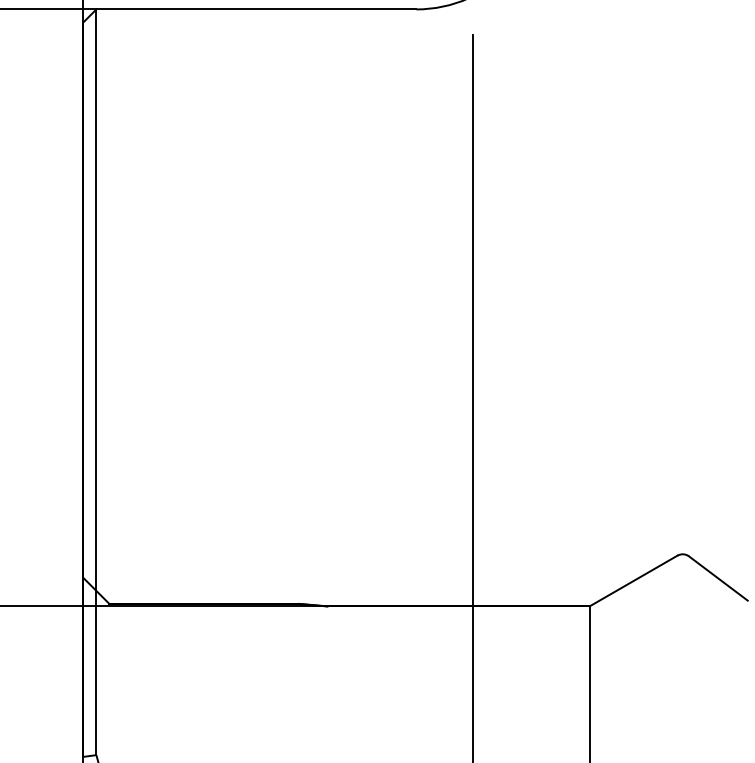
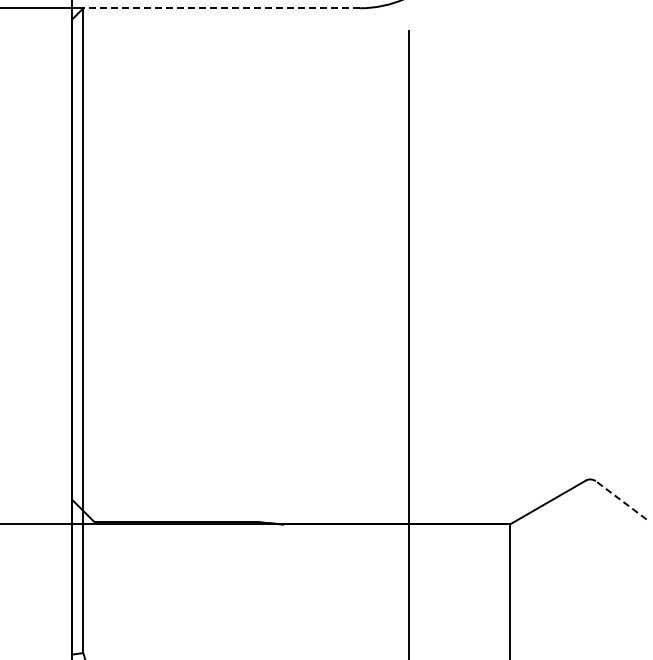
line: (256, 9) -> (221, 8), solid -> dashed
line: (718, 578) -> (621, 500), solid -> dashed

